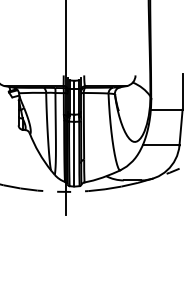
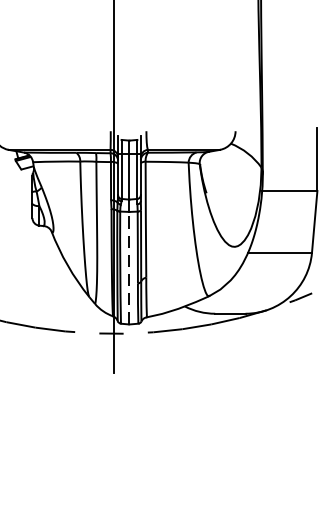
line: (74, 153) -> (129, 266), solid -> dashed

